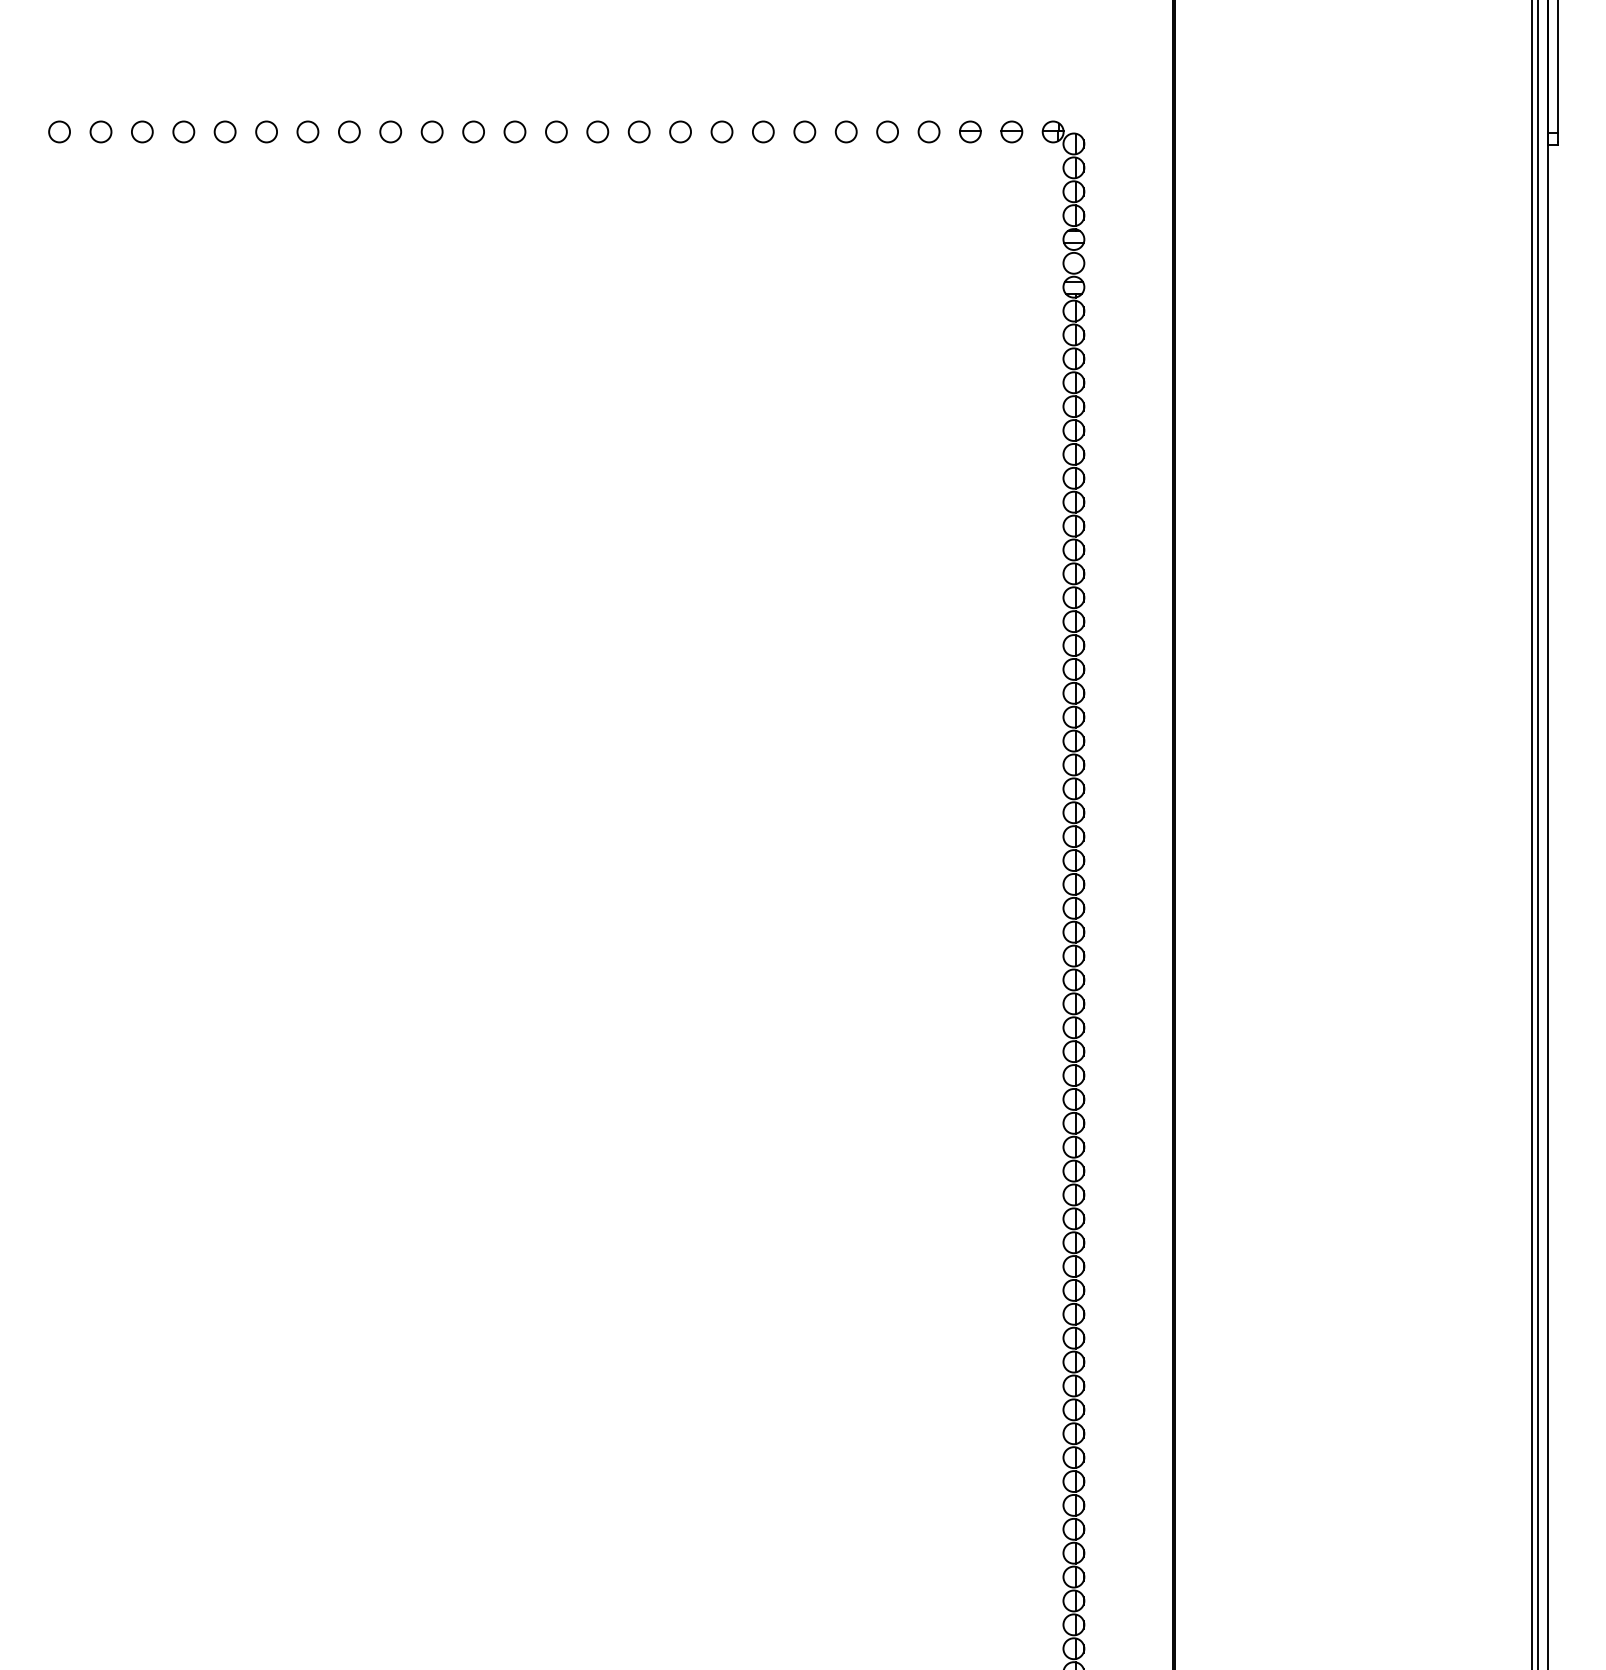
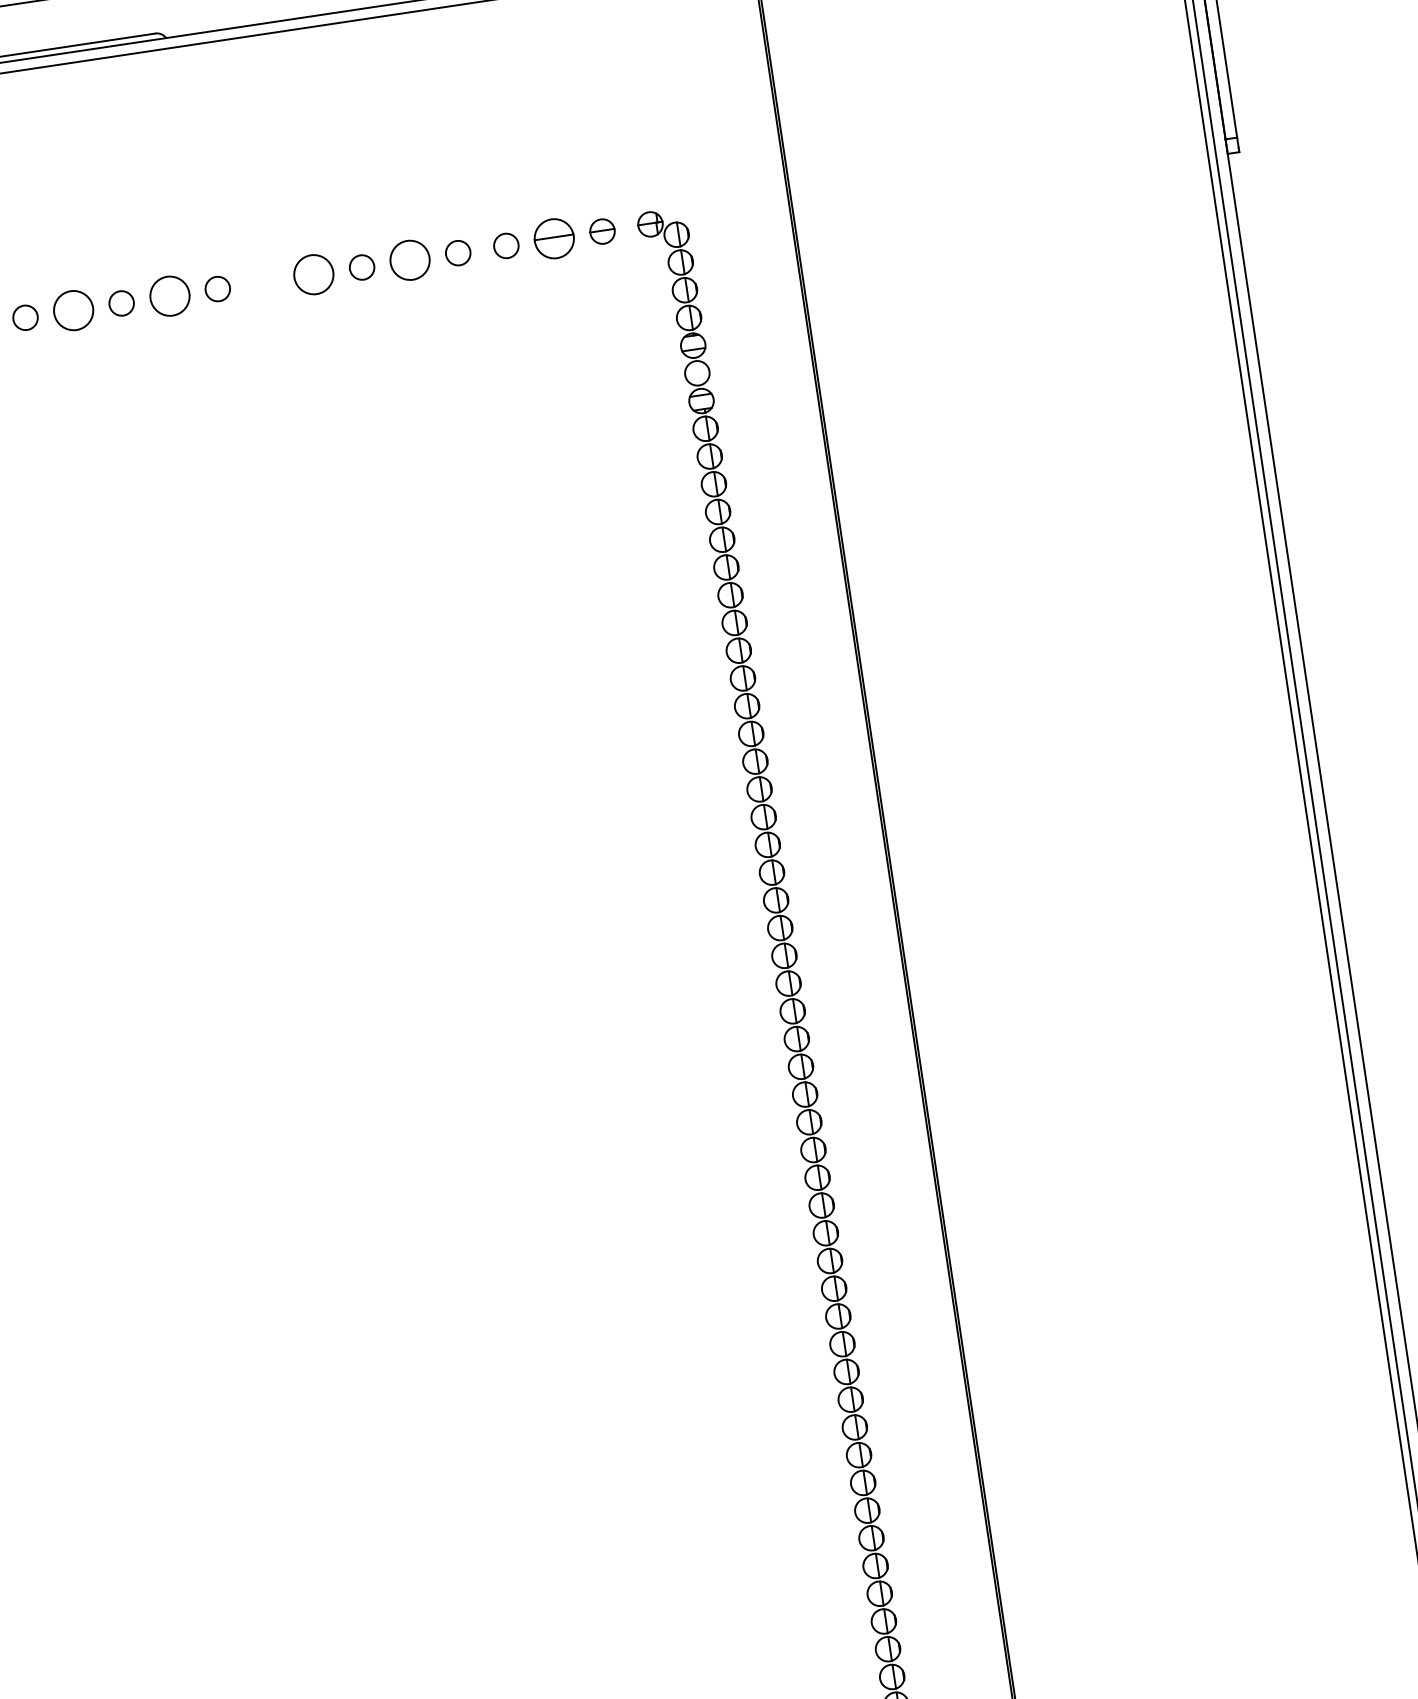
circle: (556, 131) -> (73, 310), size x1.6
circle: (638, 131) -> (168, 295), size x1.6
circle: (721, 131) -> (265, 281), removed
circle: (763, 131) -> (314, 274), size x1.6
circle: (846, 131) -> (410, 259), size x1.6
part: (970, 131) -> (554, 238), size x1.6

